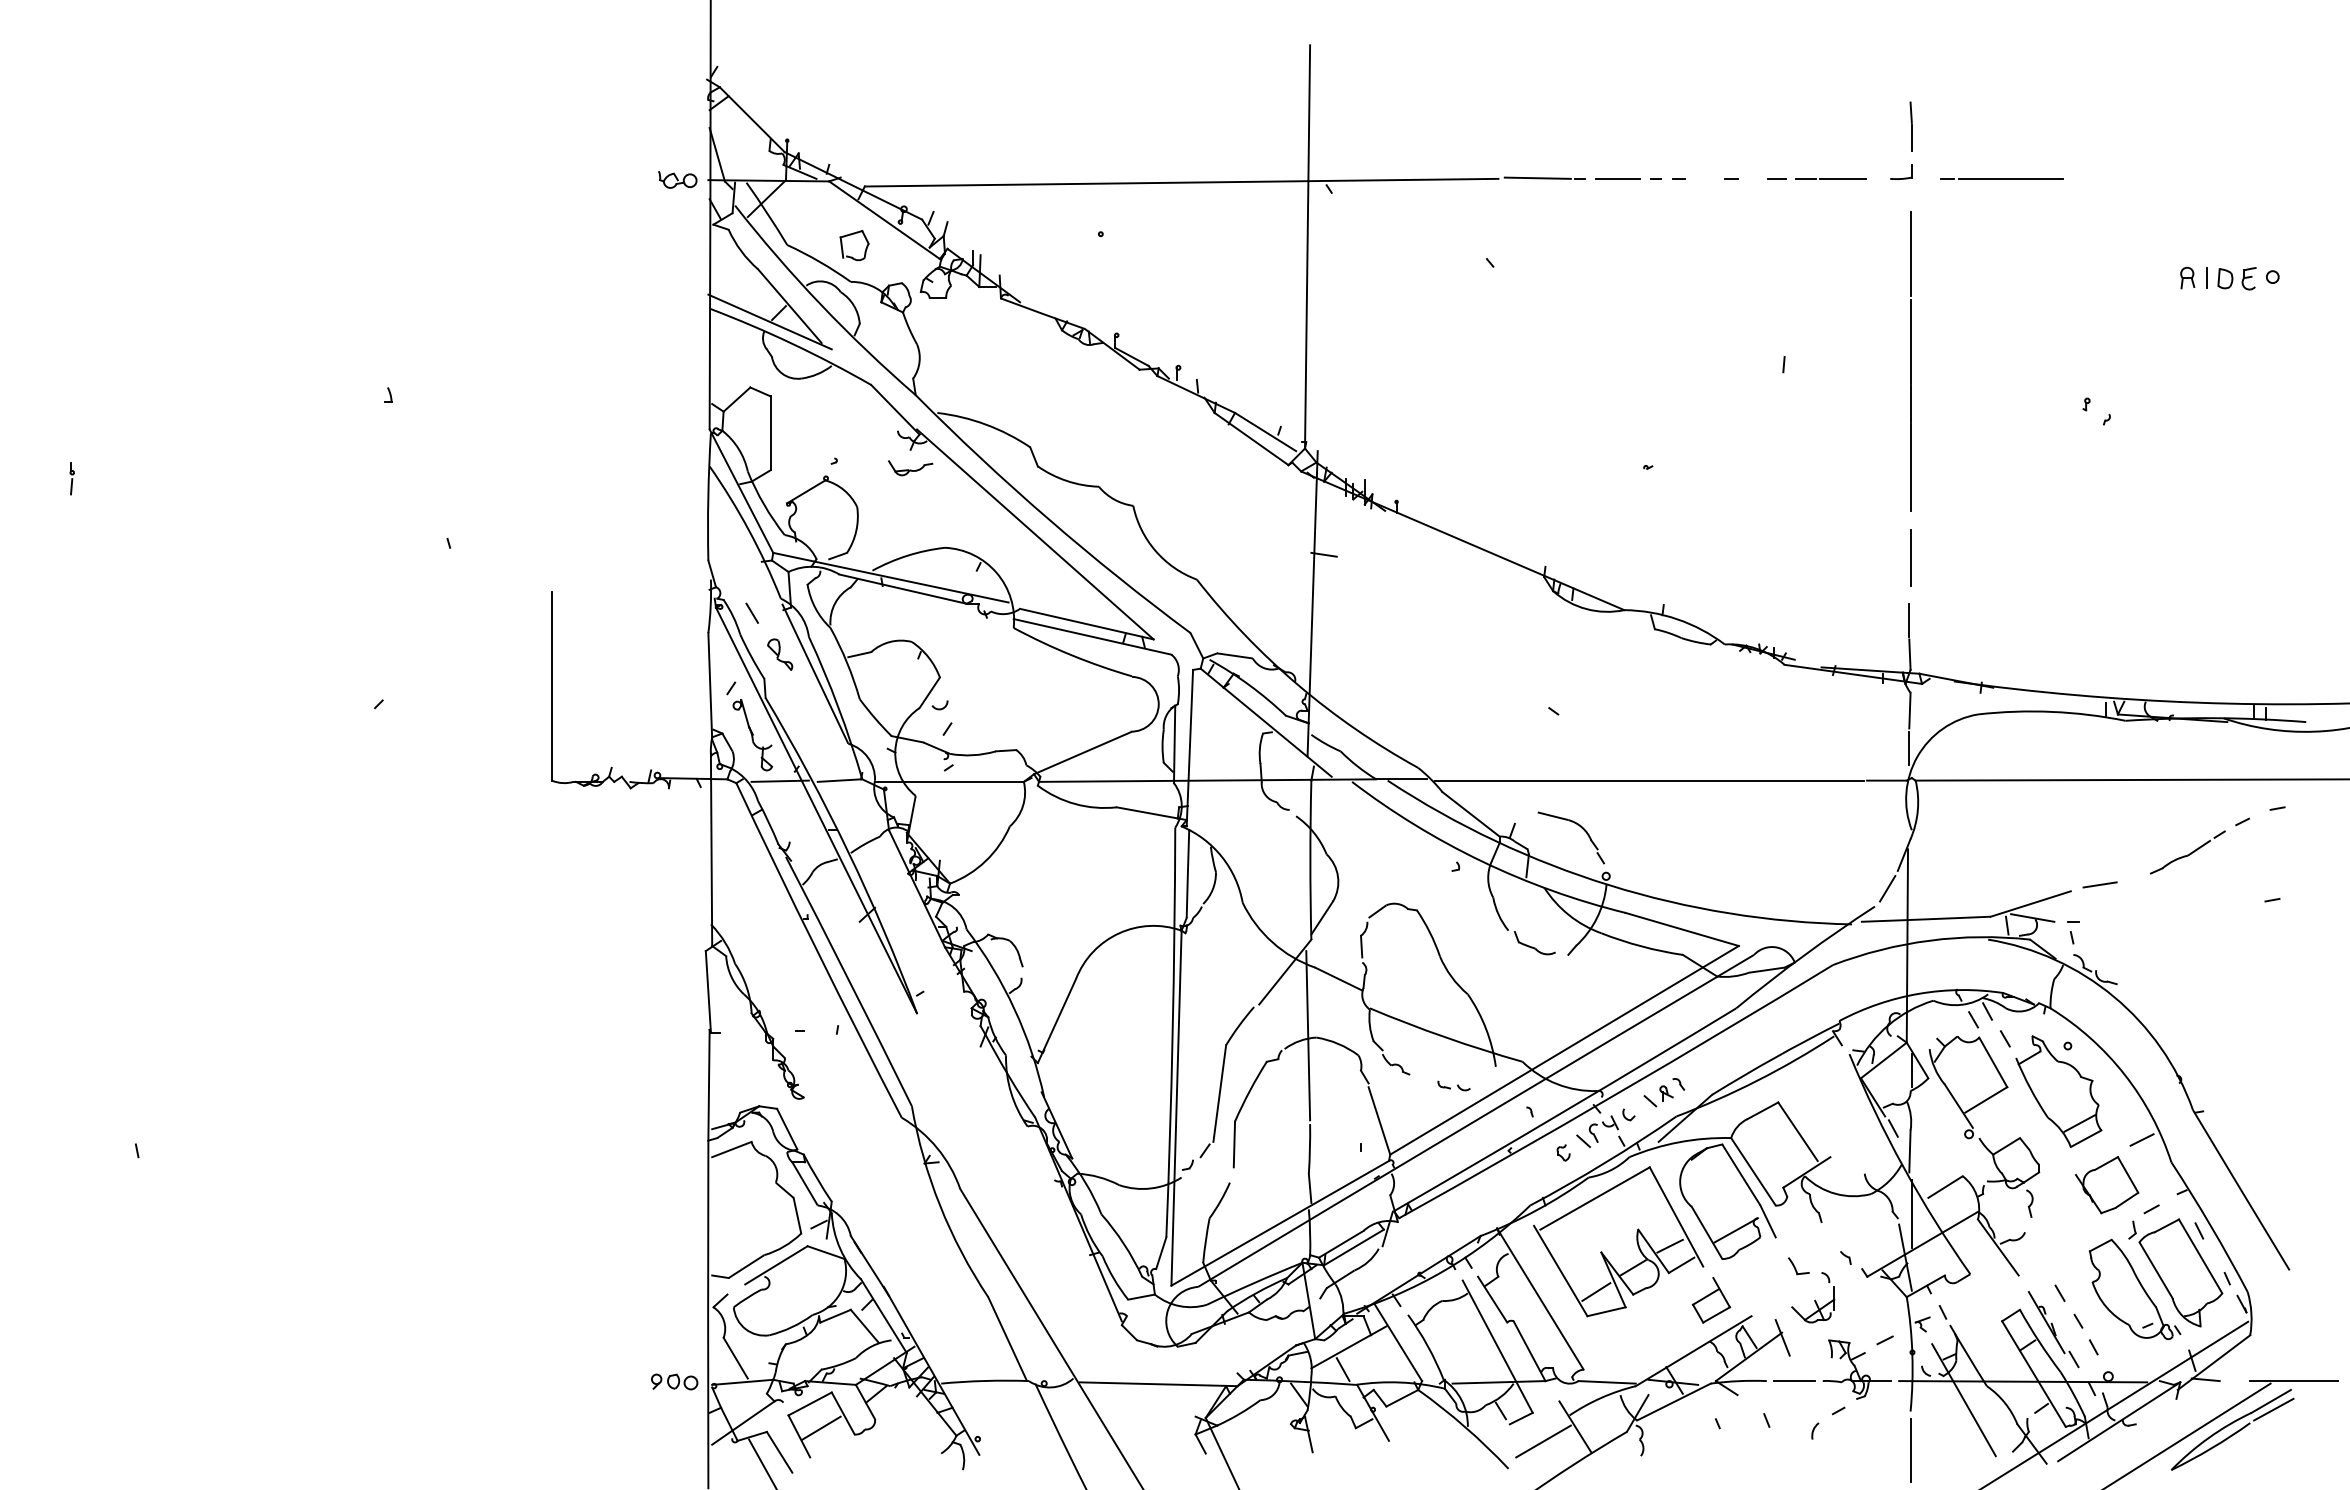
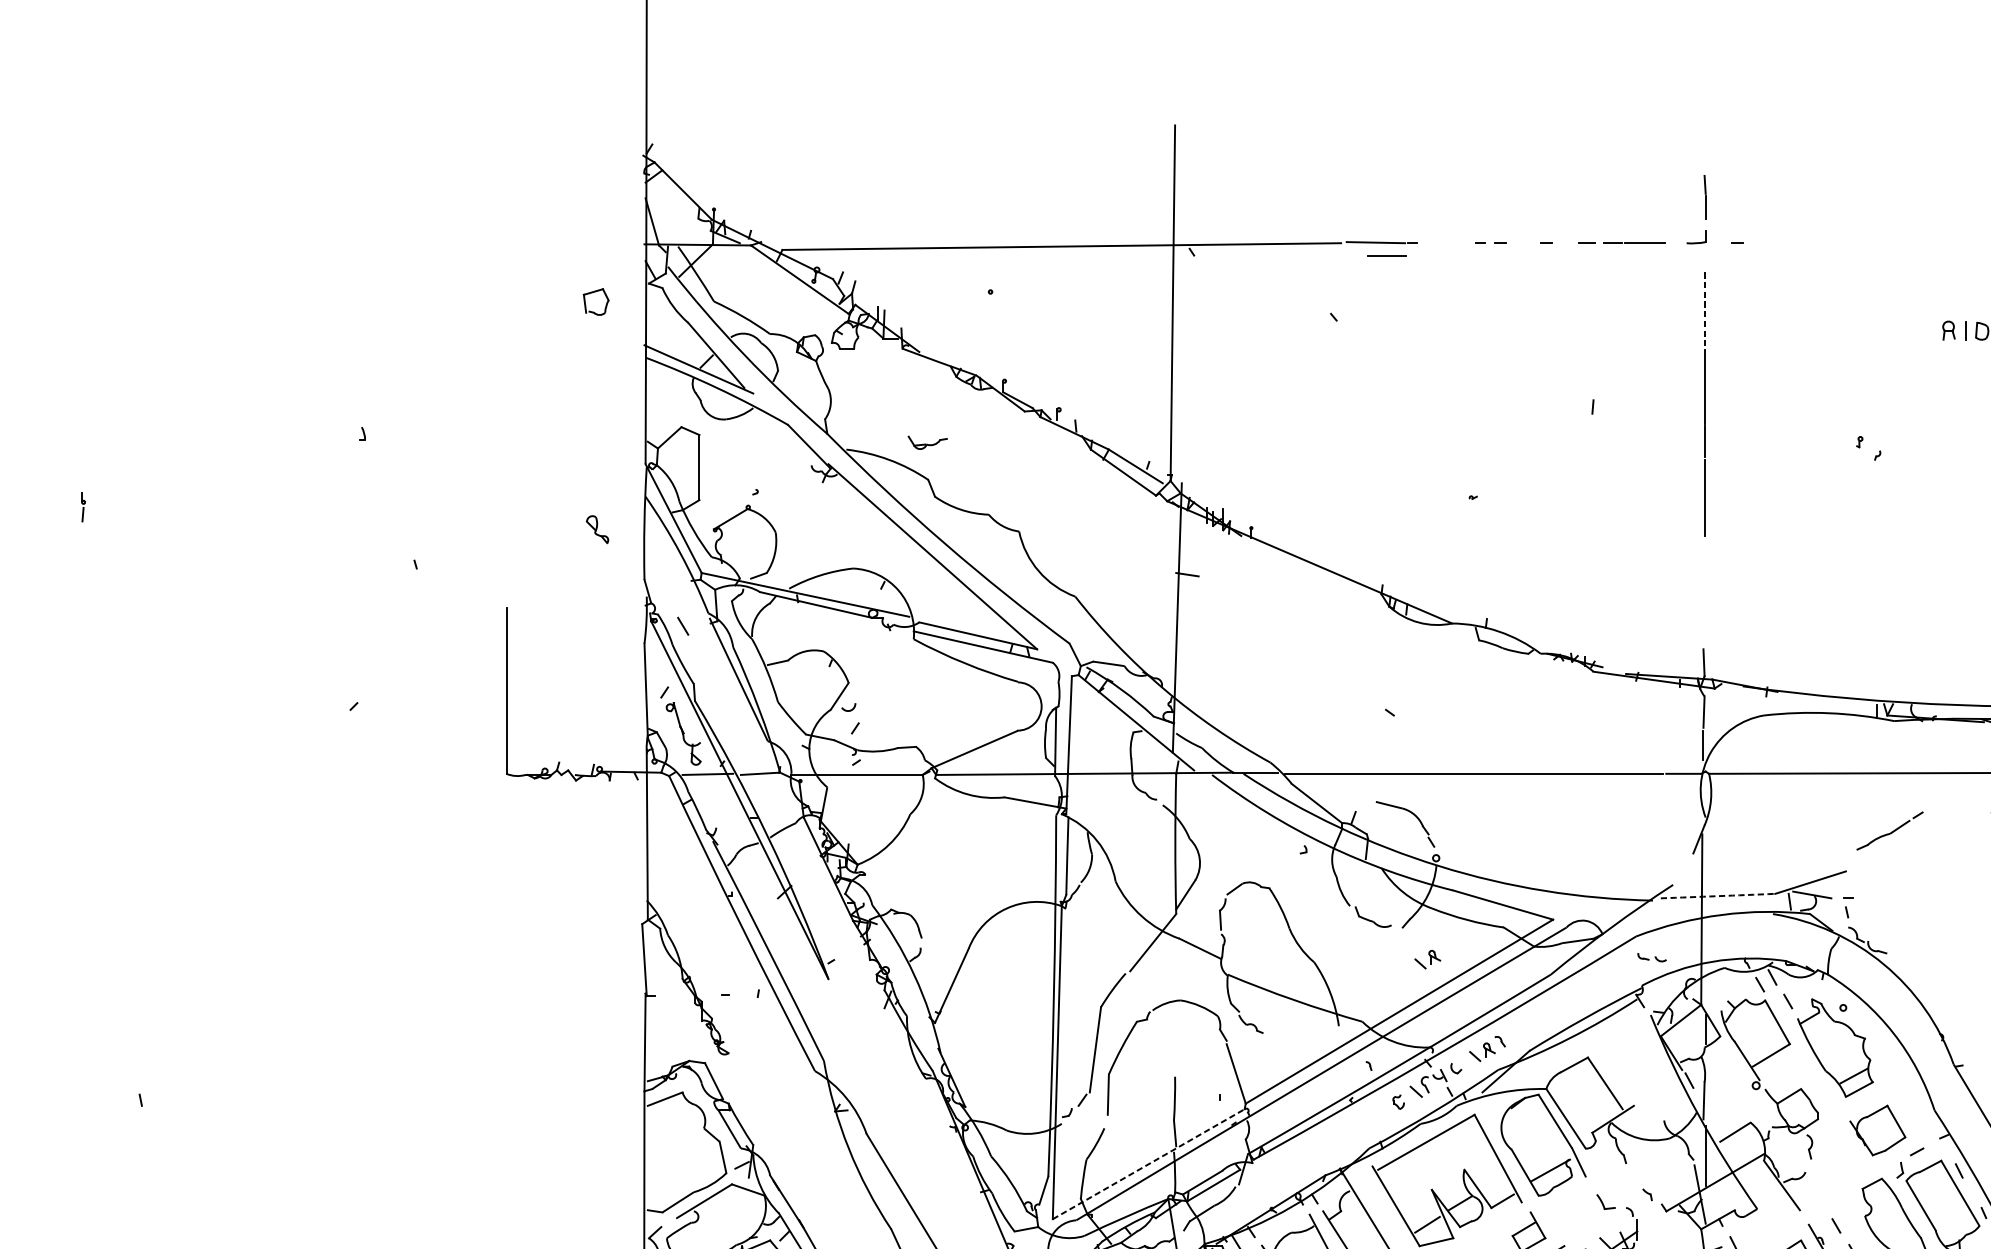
line: (1617, 178) -> (1386, 255), moved
line: (2010, 178) -> (1792, 242), removed
part: (677, 179) -> (617, 243), removed
part: (851, 235) -> (593, 293), moved
line: (1910, 253) -> (1704, 309), solid -> dashed
part: (910, 468) -> (927, 443), moved
line: (1910, 557) -> (1704, 577), removed
line: (1909, 619) -> (1703, 631), removed
part: (780, 654) -> (597, 529), moved
part: (2187, 852) -> (1889, 831), moved
line: (2099, 884) -> (1871, 865), removed
line: (1887, 888) -> (1684, 868), removed
arc: (1925, 919) -> (1717, 896), solid -> dashed
part: (1596, 991) -> (1427, 959), added
line: (1308, 1035) -> (1173, 998), removed
part: (1453, 1085) -> (1651, 957), moved
line: (2141, 1139) -> (1908, 1090), removed
line: (1280, 1223) -> (1148, 1164), solid -> dashed
line: (1669, 1245) -> (1492, 1183), removed

